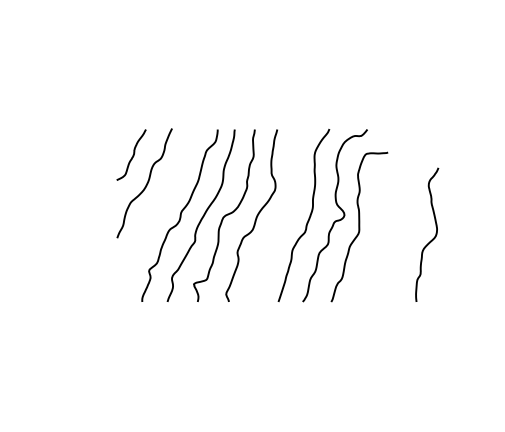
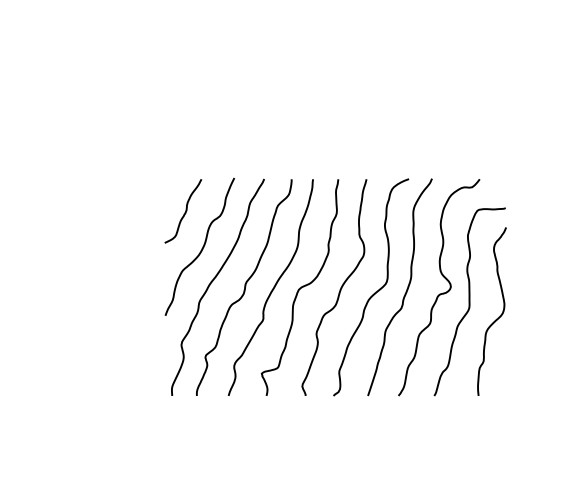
curve: (154, 212) -> (212, 283), added
curve: (284, 218) -> (375, 291), added
curve: (432, 238) -> (498, 316), moved

